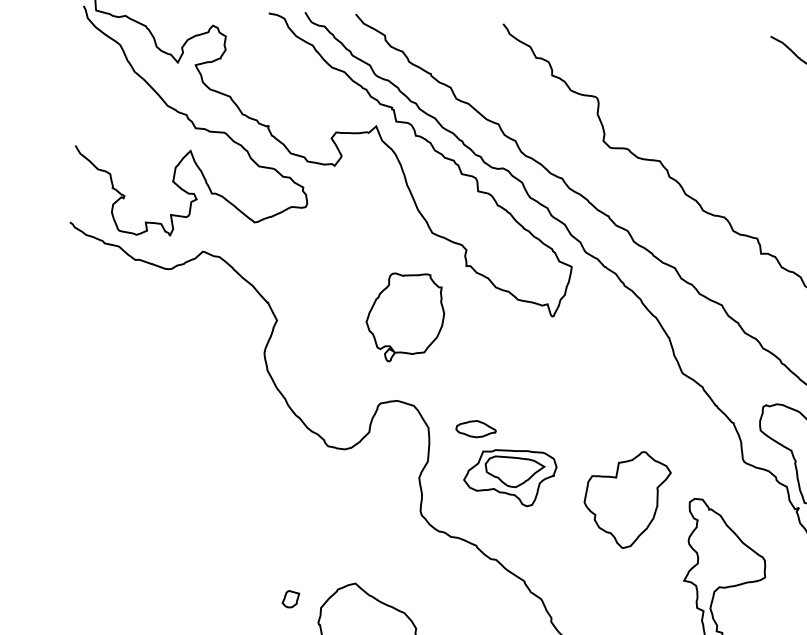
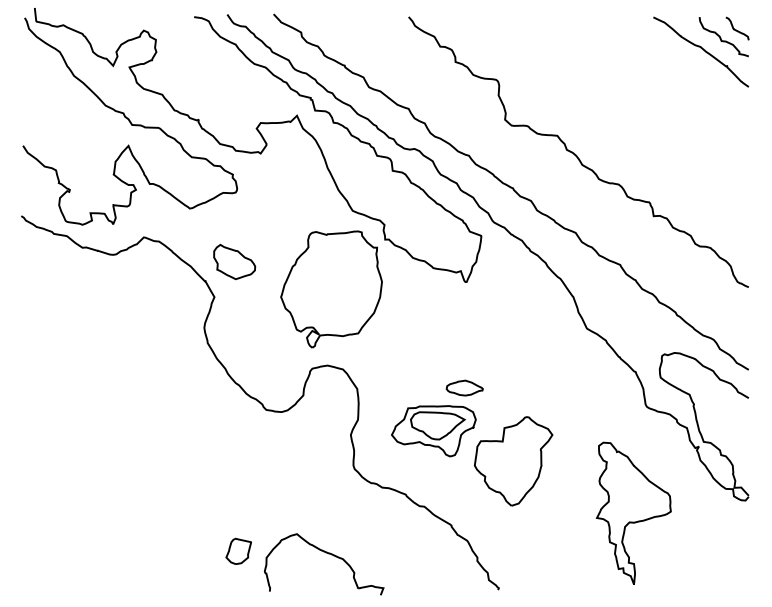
part: (300, 282) -> (234, 261), added
part: (405, 317) -> (331, 289), size x1.43
part: (475, 428) -> (464, 387), moved
part: (627, 499) -> (513, 461), moved
part: (290, 598) -> (238, 550), size x1.67

